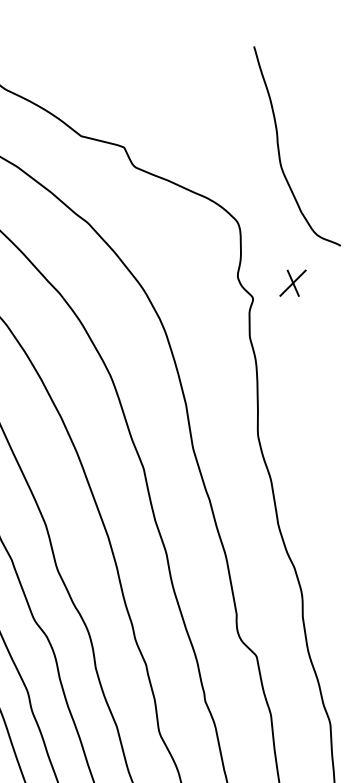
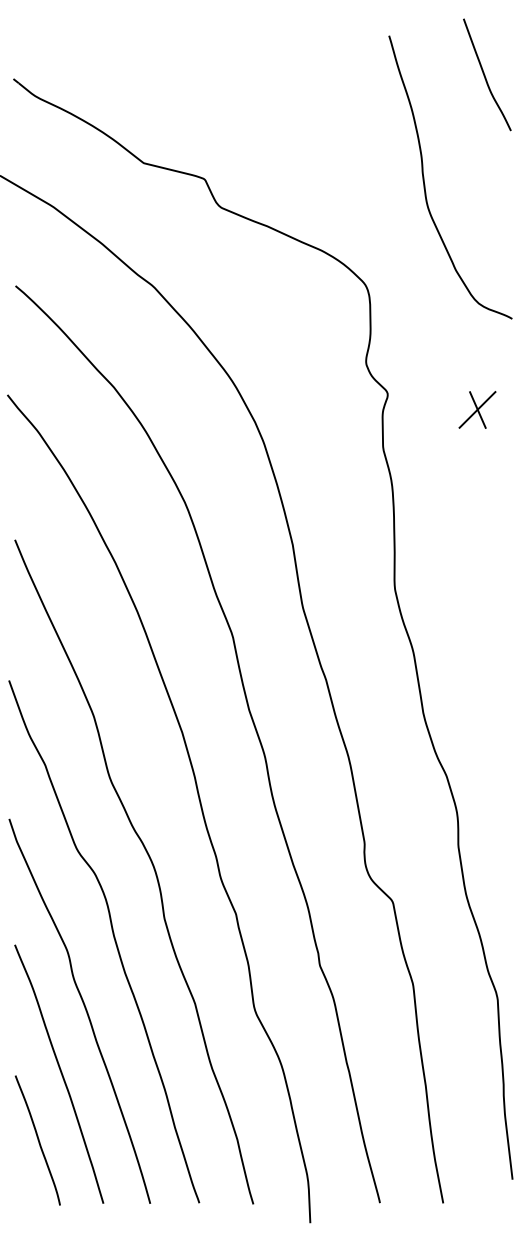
curve: (321, 73) -> (485, 74), added
part: (293, 282) -> (477, 409), moved

